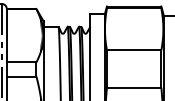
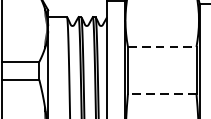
line: (134, 50) -> (162, 47), solid -> dashed
line: (133, 87) -> (161, 93), solid -> dashed

